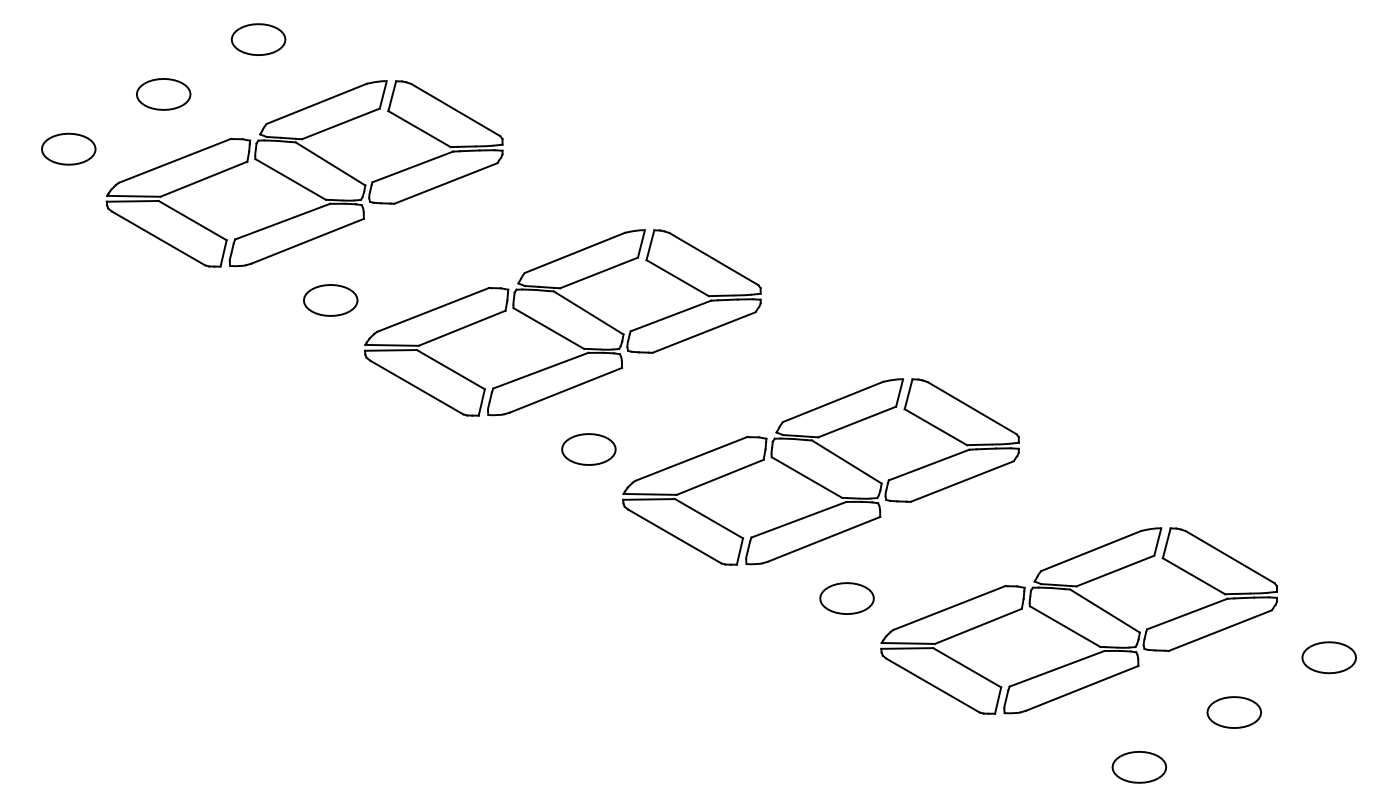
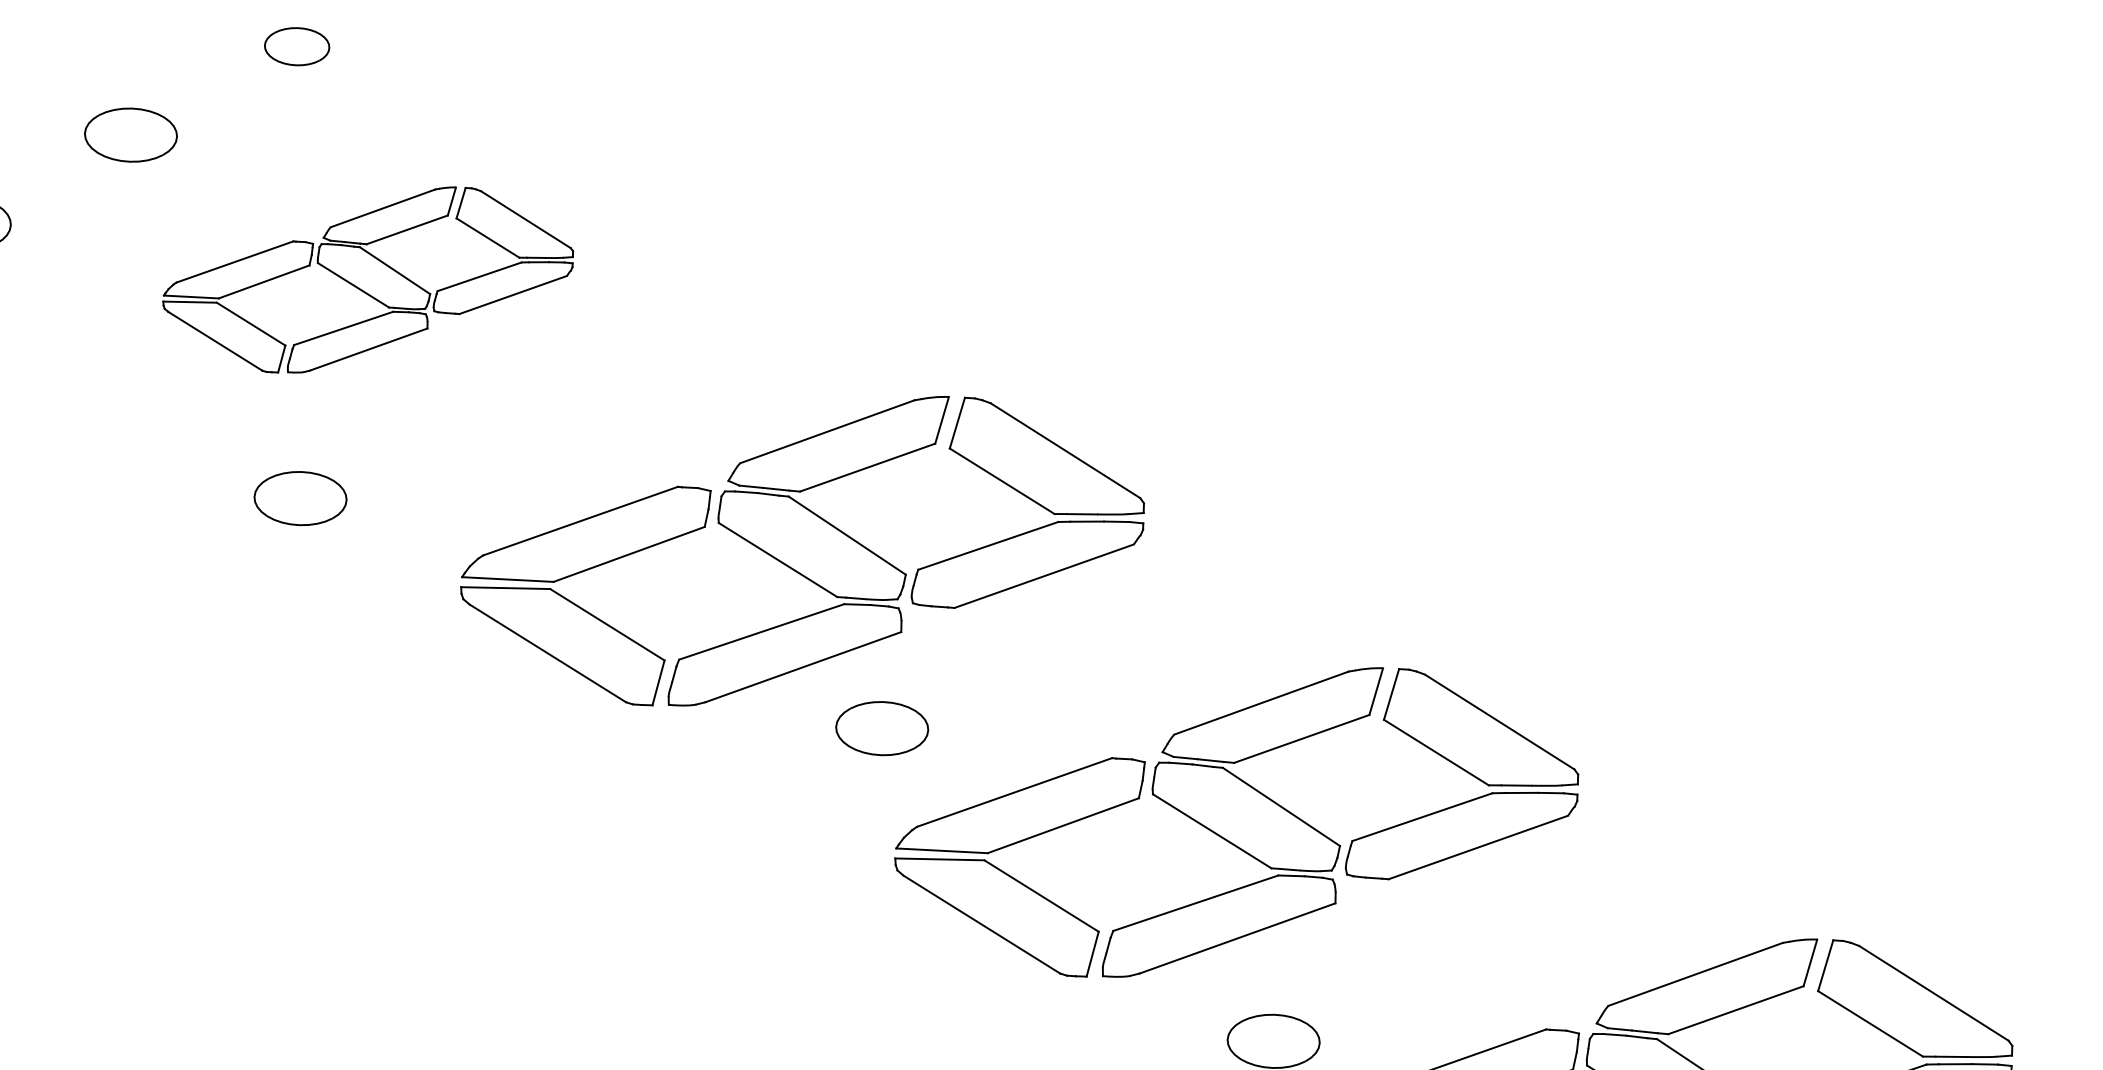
part: (258, 39) -> (297, 46), size x0.7
part: (304, 173) -> (367, 279), size x0.6
part: (330, 300) -> (300, 498), moved
part: (588, 449) -> (881, 728), moved

